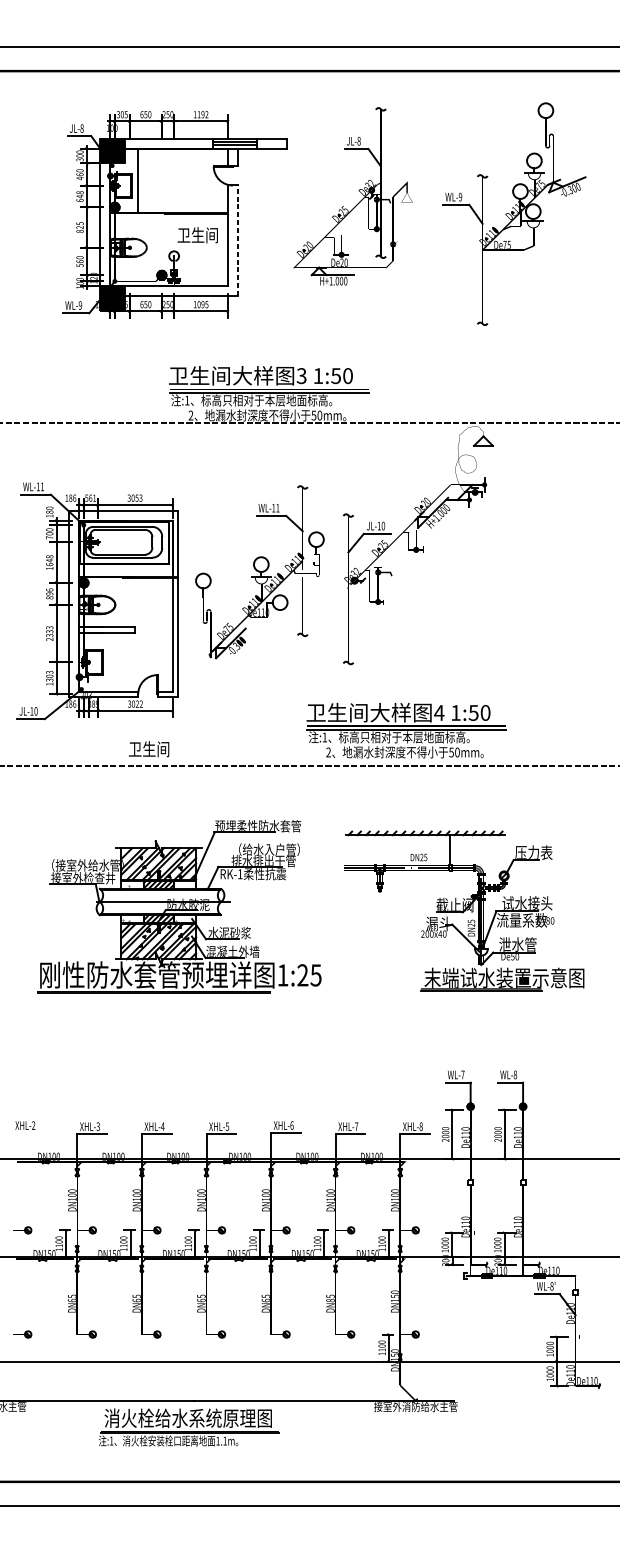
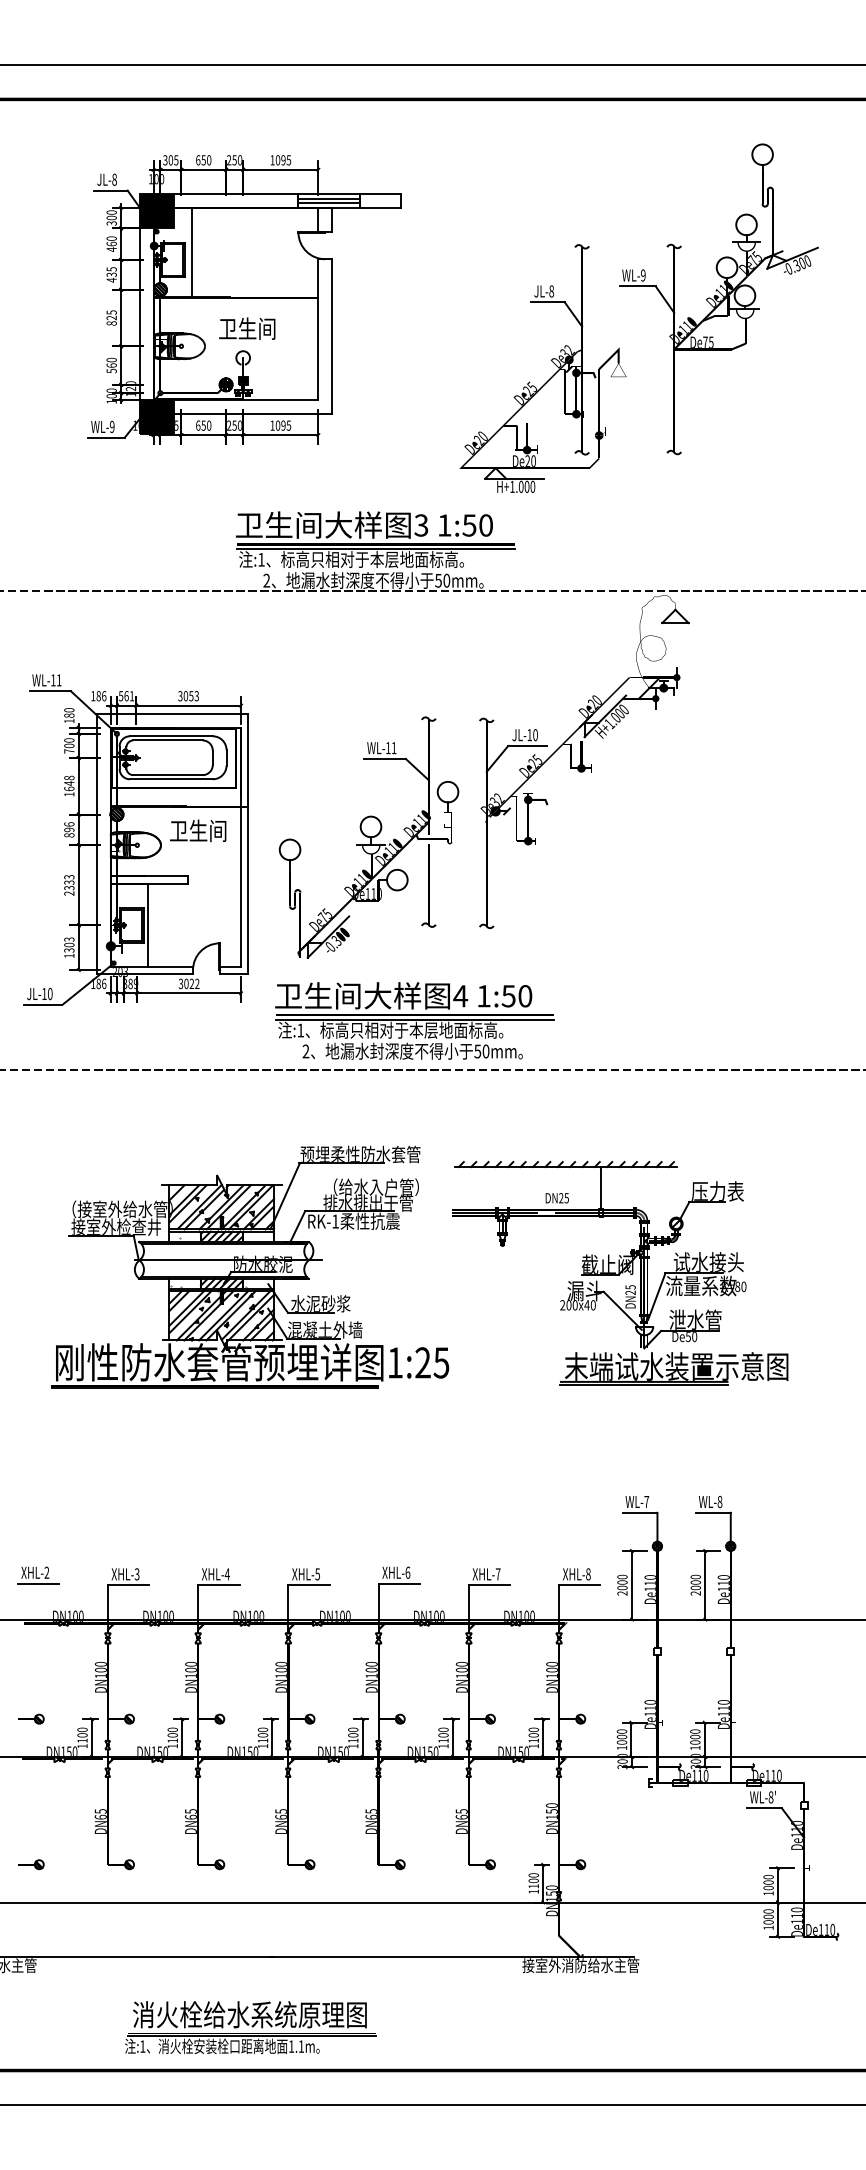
text: (203, 114) -> (283, 160), 1192 -> 1095
part: (358, 190) -> (550, 360), moved
text: (79, 196) -> (111, 274), 648 -> 435
text: (197, 235) -> (247, 328), moved
line: (238, 240) -> (332, 336), dashed -> solid
part: (259, 572) -> (368, 837), moved
line: (106, 662) -> (148, 925), added
part: (406, 730) -> (414, 1020), moved
text: (149, 748) -> (198, 830), moved
part: (464, 911) -> (620, 1273), moved
line: (27, 1133) -> (38, 1583), added
text: (330, 1300) -> (461, 1816), DN85 -> DN65
part: (188, 1427) -> (250, 2027), moved

